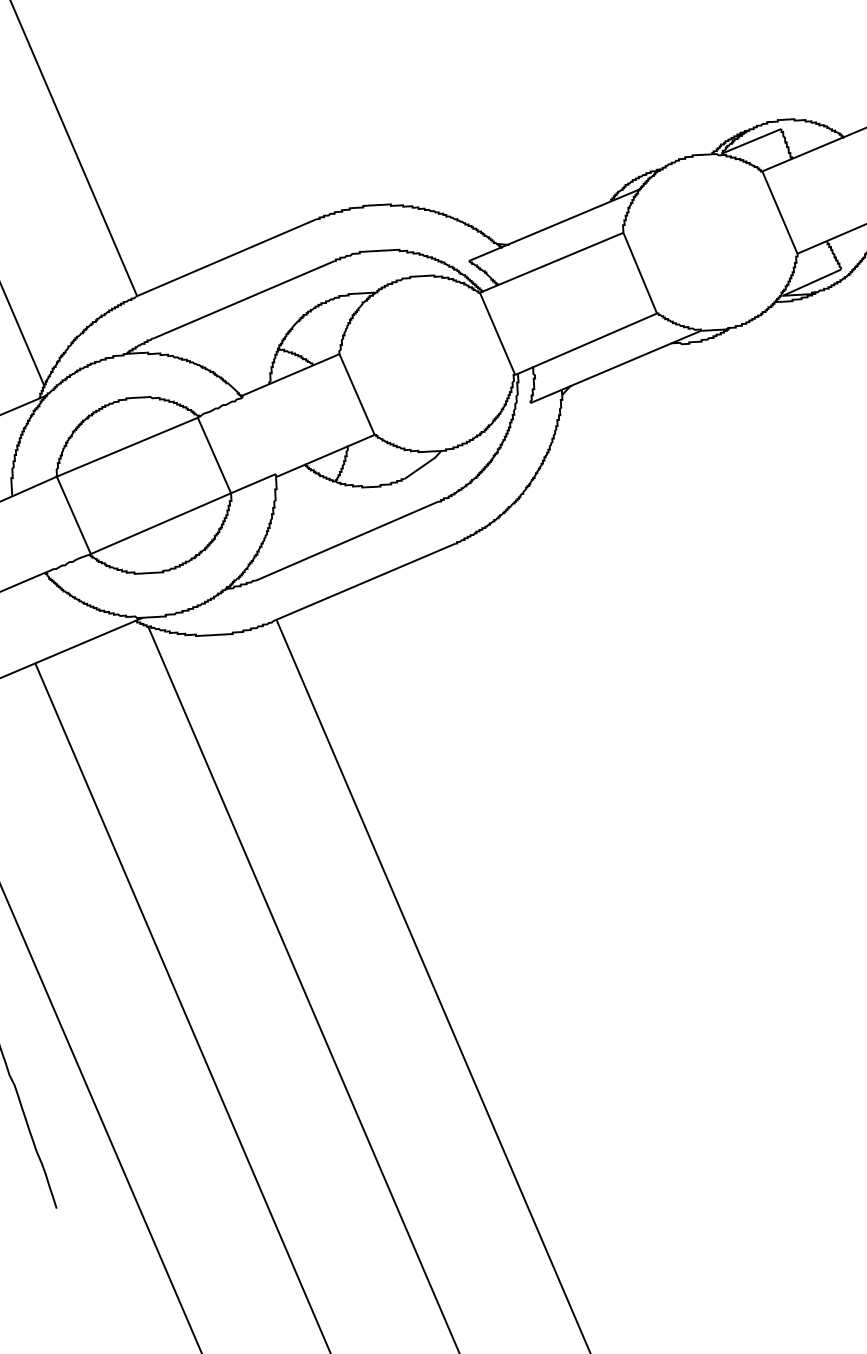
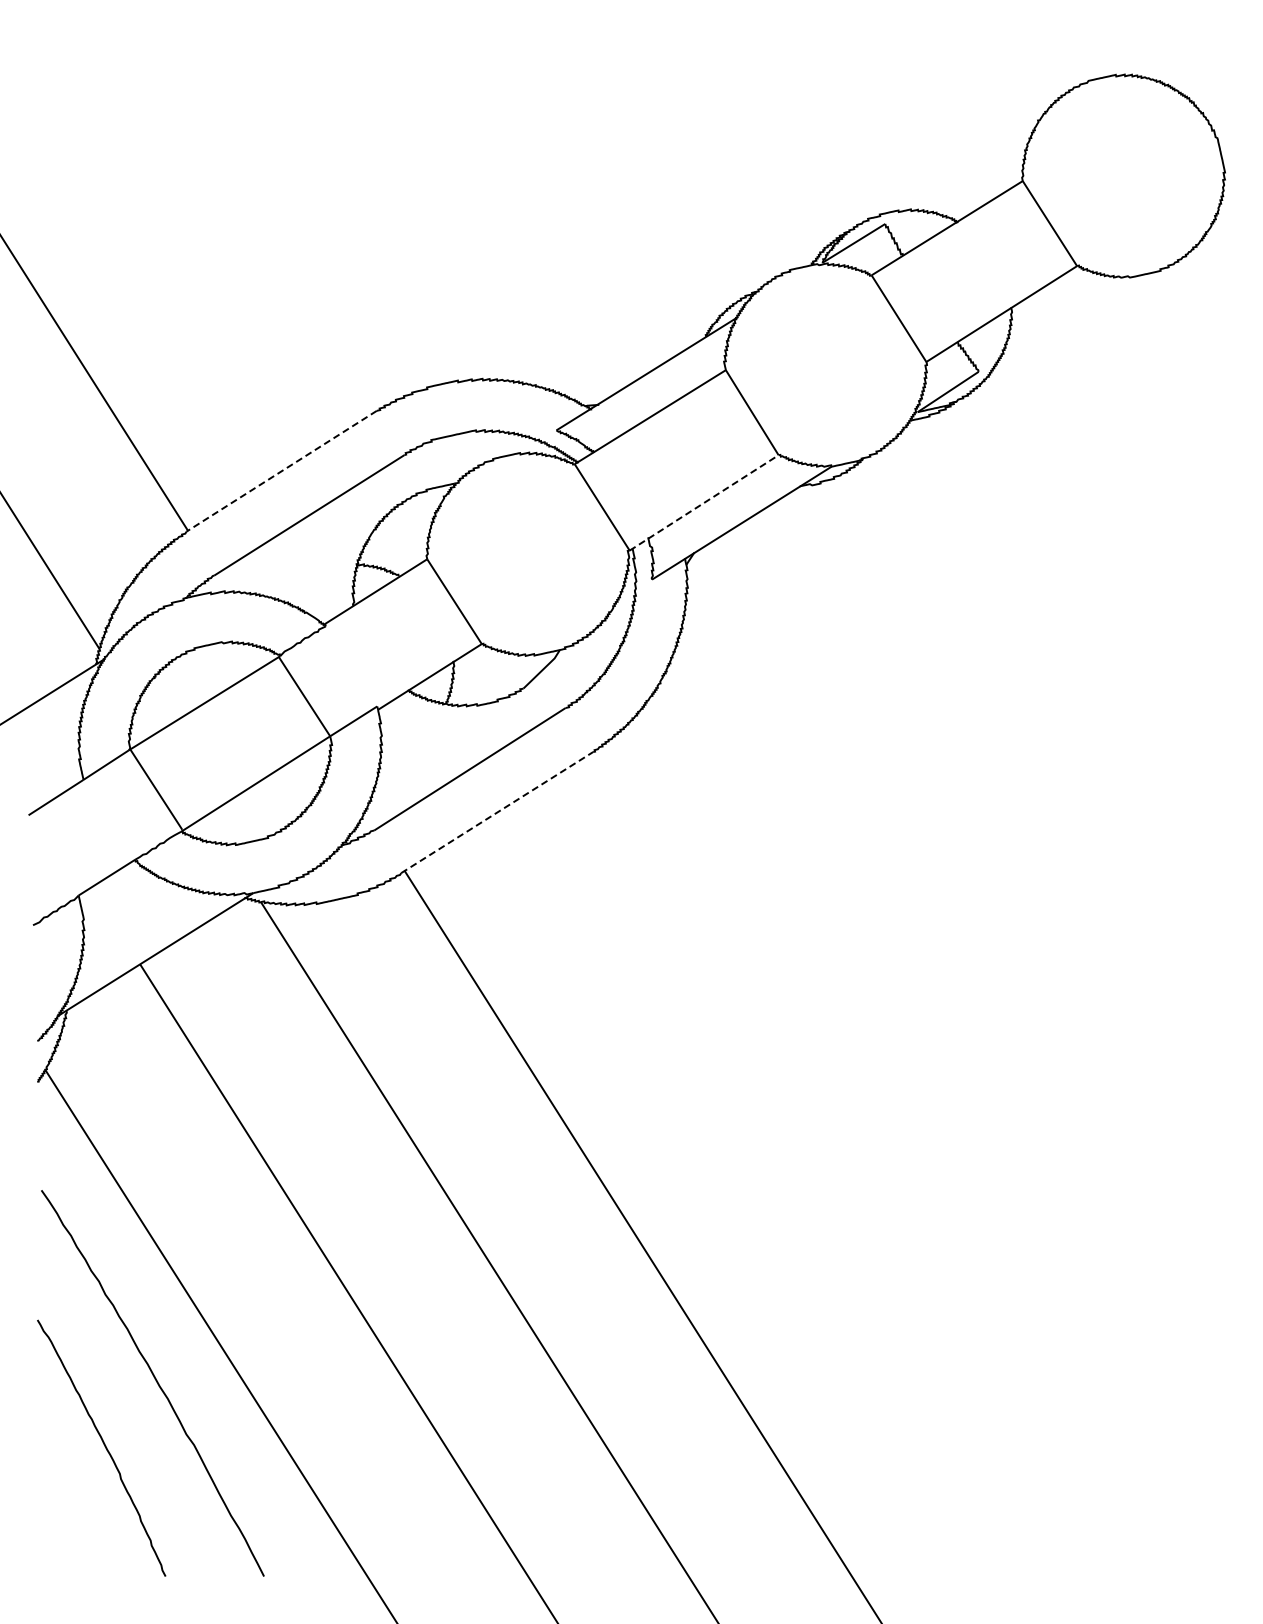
line: (226, 258) -> (281, 471), solid -> dashed
line: (586, 343) -> (704, 502), solid -> dashed
line: (364, 582) -> (497, 812), solid -> dashed

